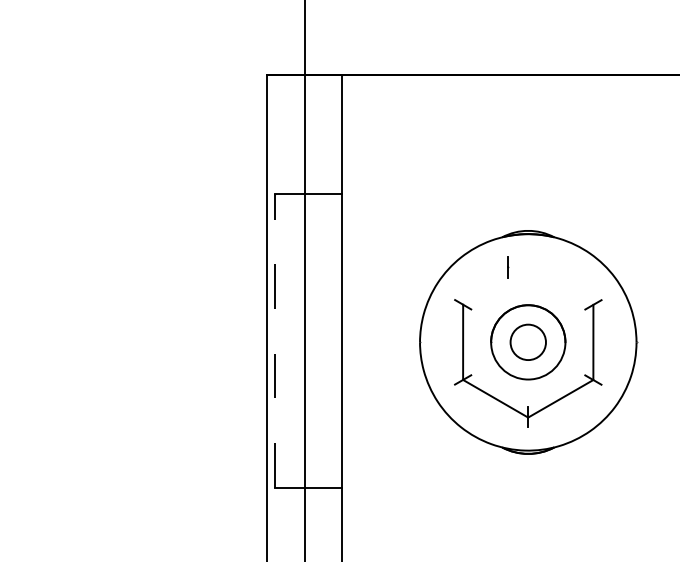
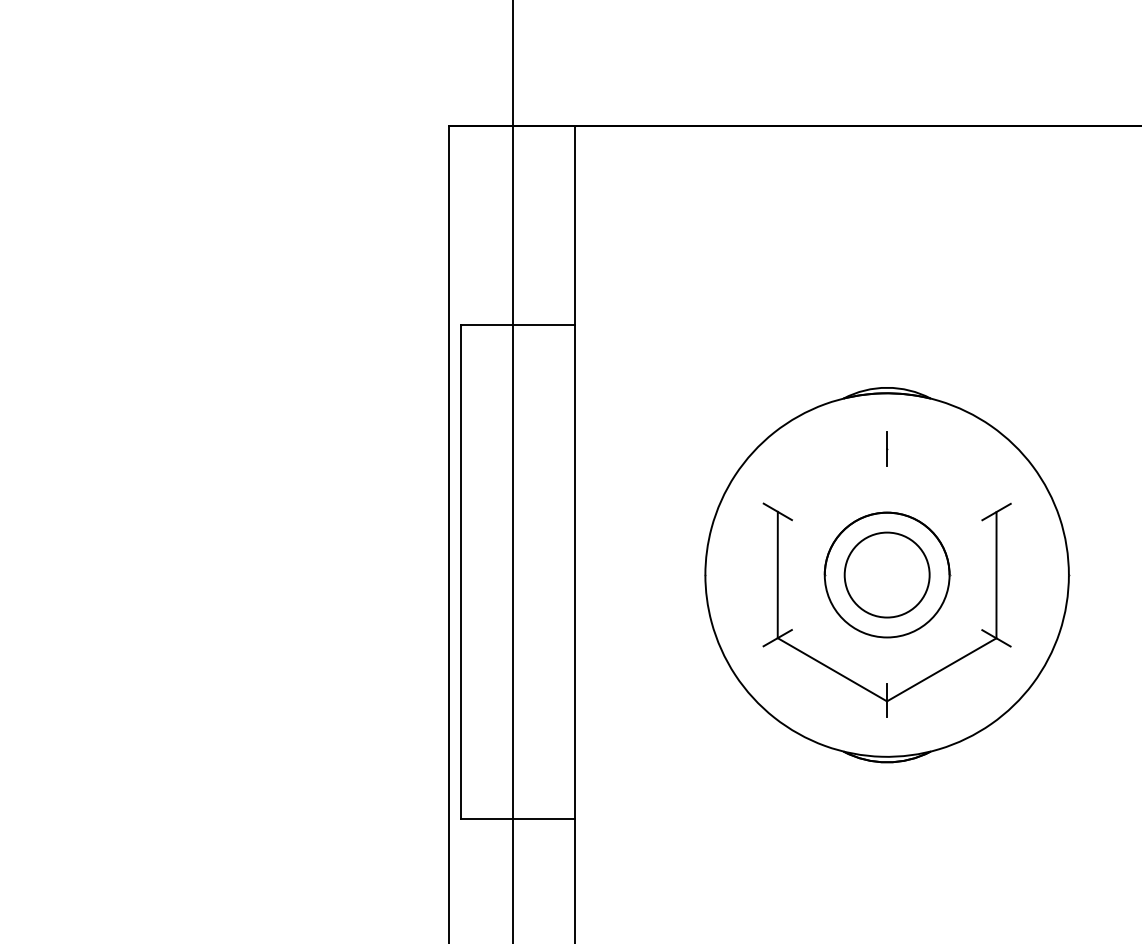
line: (508, 267) -> (887, 449), moved
line: (274, 340) -> (461, 571), dashed -> solid
circle: (528, 342) -> (887, 575), size x1.43

